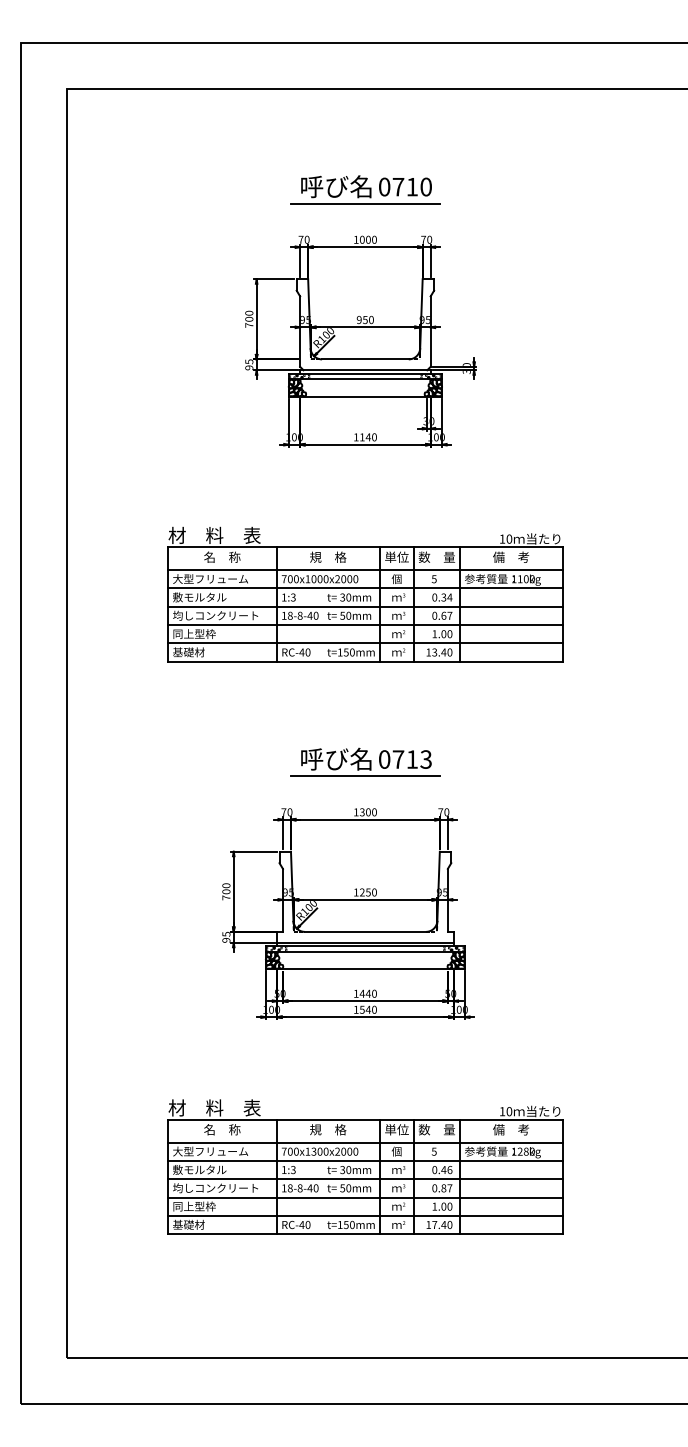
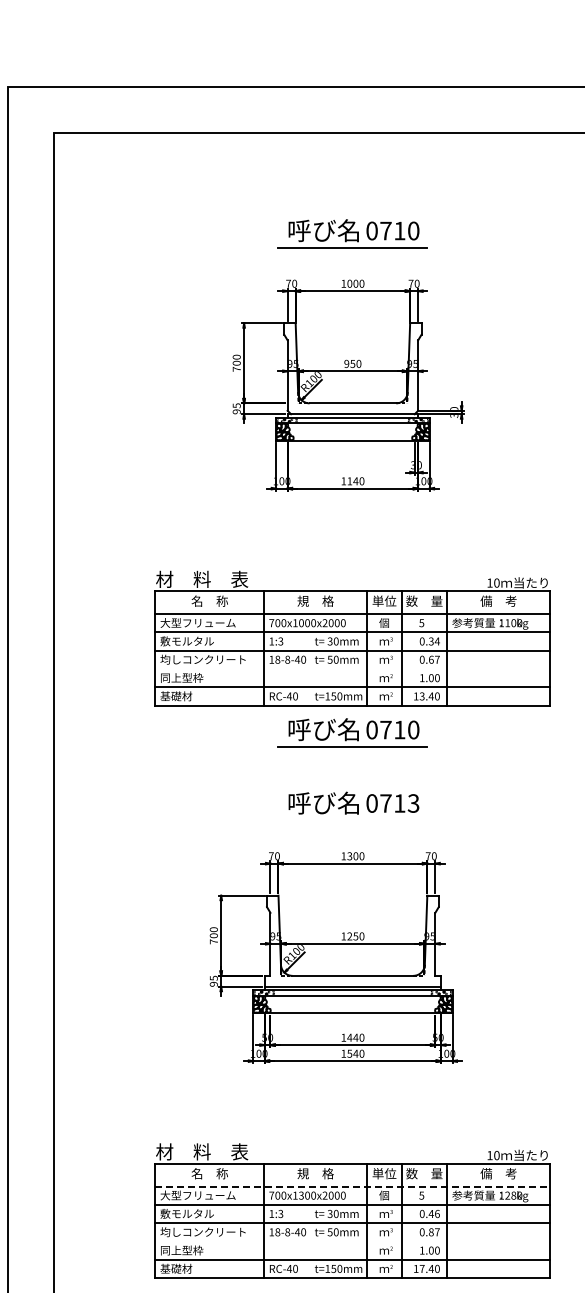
line: (364, 625) -> (351, 669), removed
part: (365, 688) -> (352, 732), added
line: (364, 776) -> (351, 820), removed
line: (365, 1142) -> (352, 1186), solid -> dashed
line: (364, 1197) -> (351, 1241), removed

